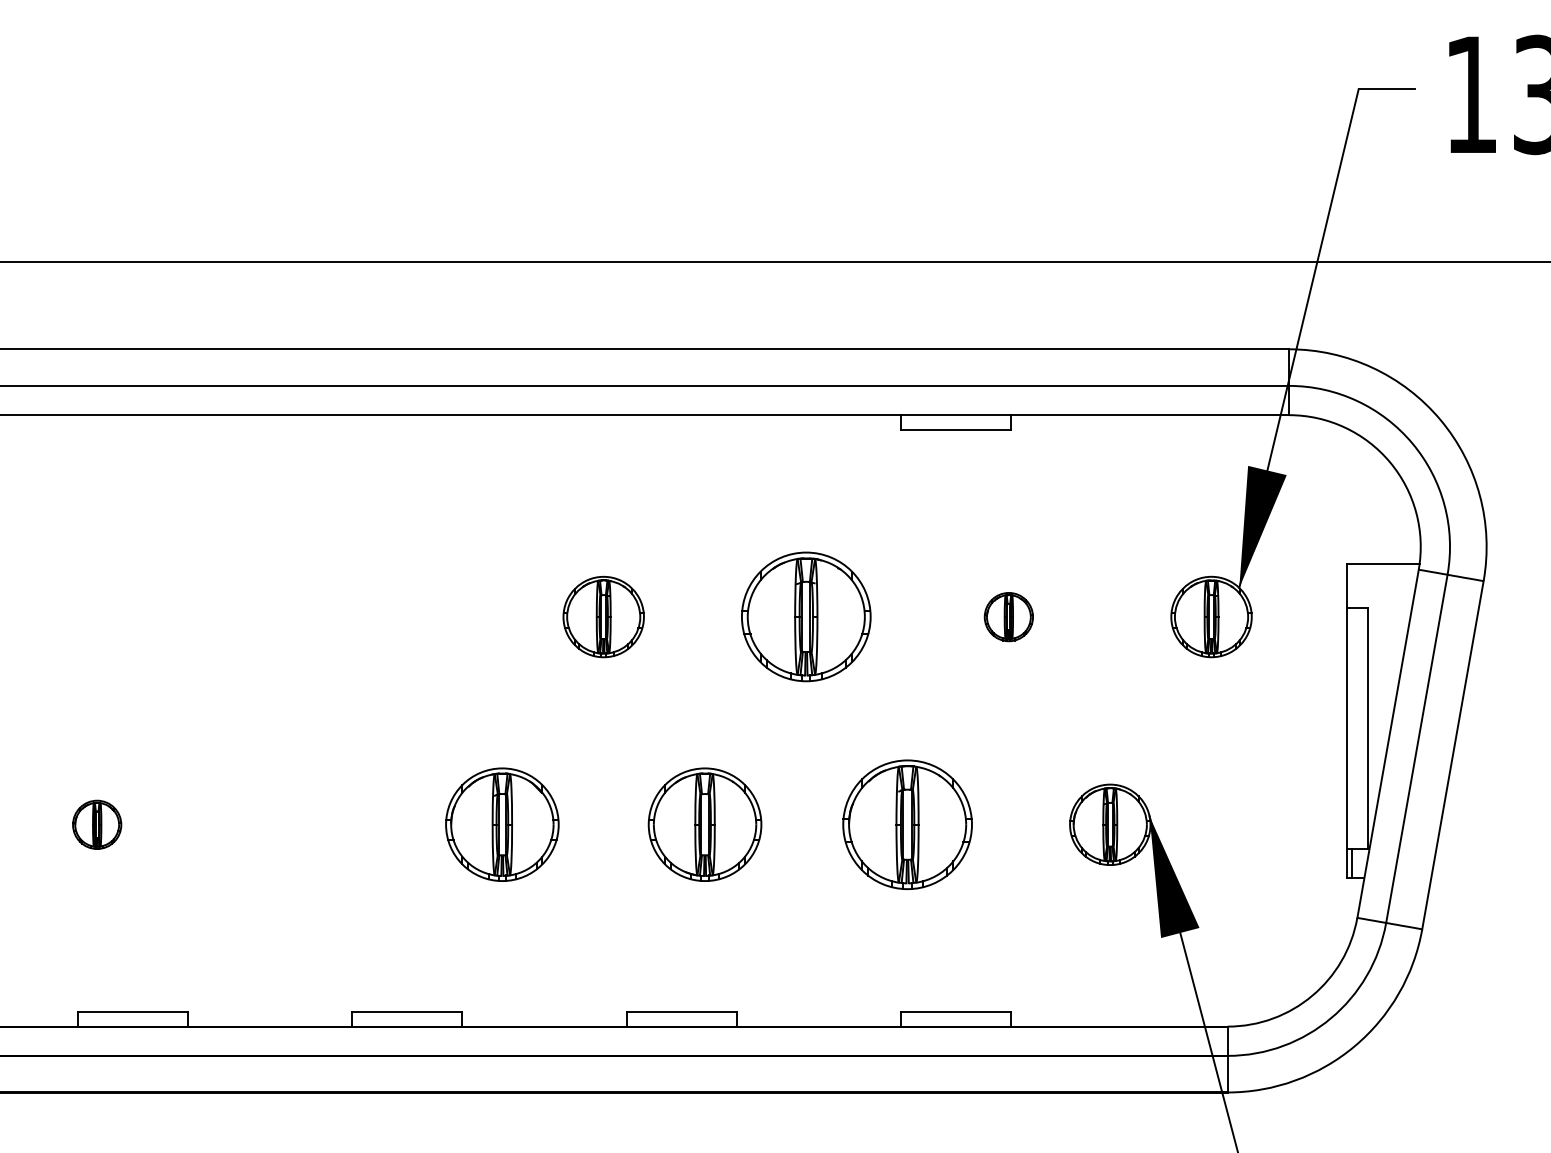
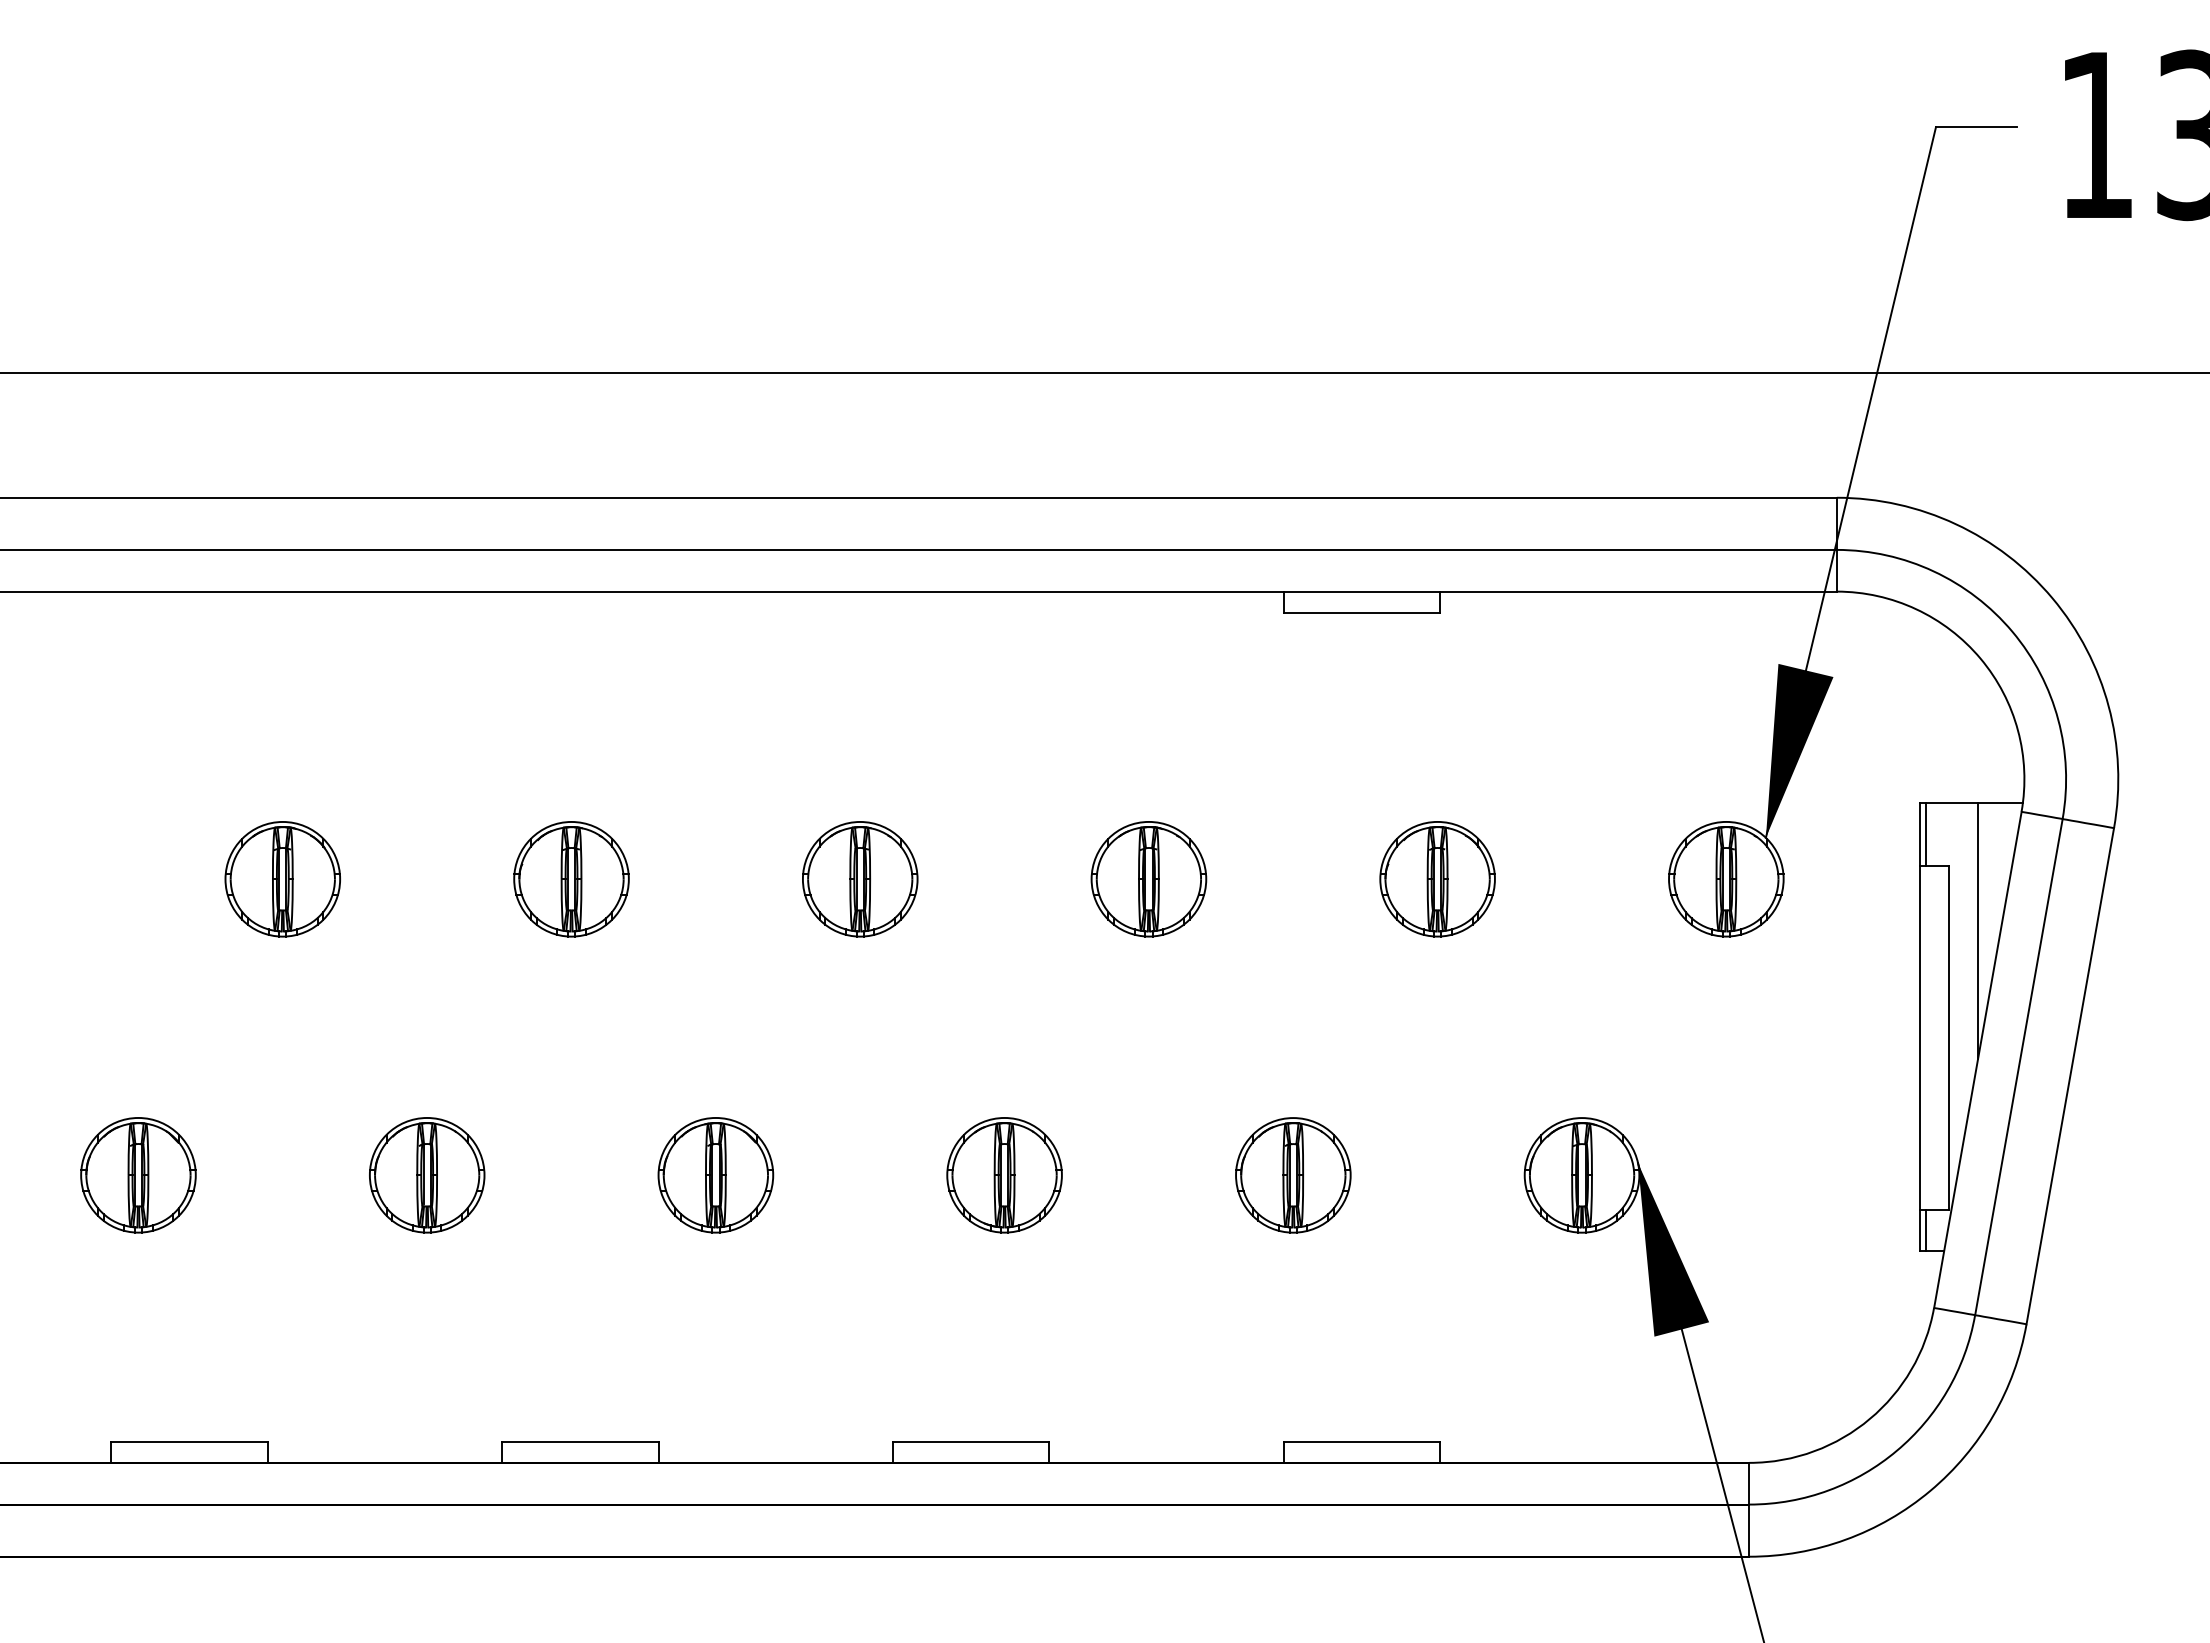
line: (1351, 585) -> (1925, 834), added
part: (198, 617) -> (282, 879), added
part: (401, 617) -> (571, 879), added
part: (806, 617) -> (1148, 879), size x0.62
part: (1008, 617) -> (1437, 879), size x1.67
line: (1388, 652) -> (1978, 930), added
part: (97, 824) -> (138, 1175), size x1.67
part: (300, 824) -> (427, 1175), added
part: (502, 824) -> (715, 1175), size x0.71
part: (704, 824) -> (1004, 1175), size x0.71
part: (907, 824) -> (1293, 1175), size x0.62

